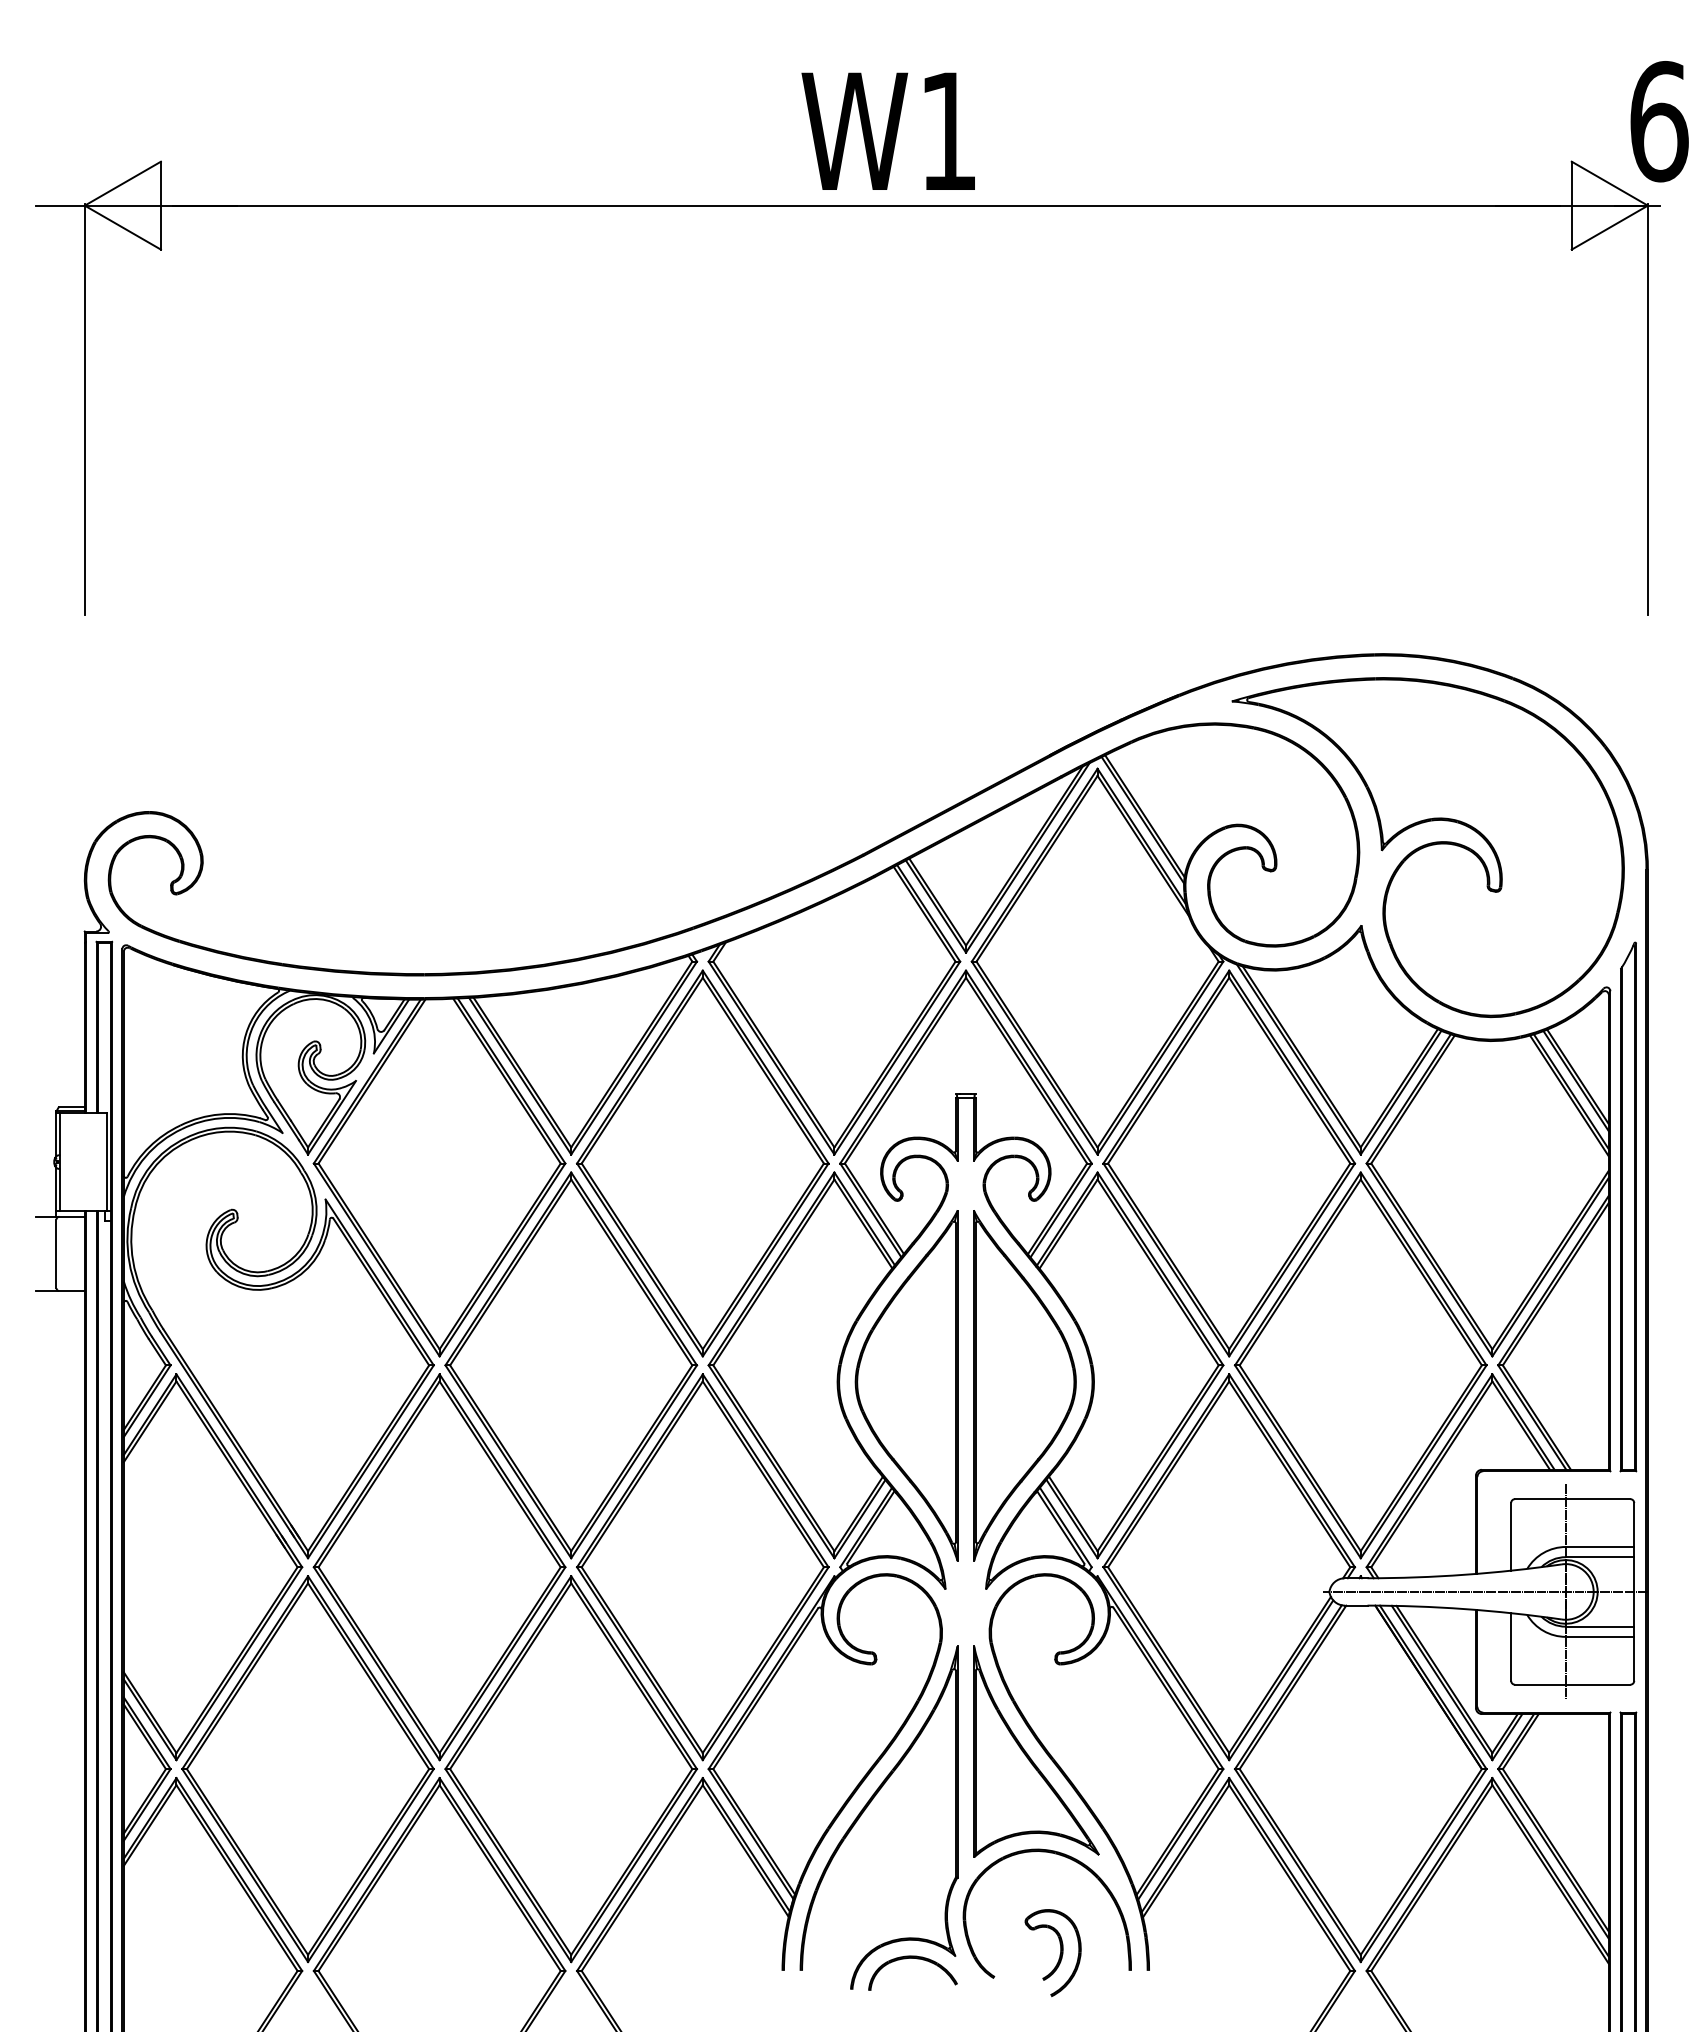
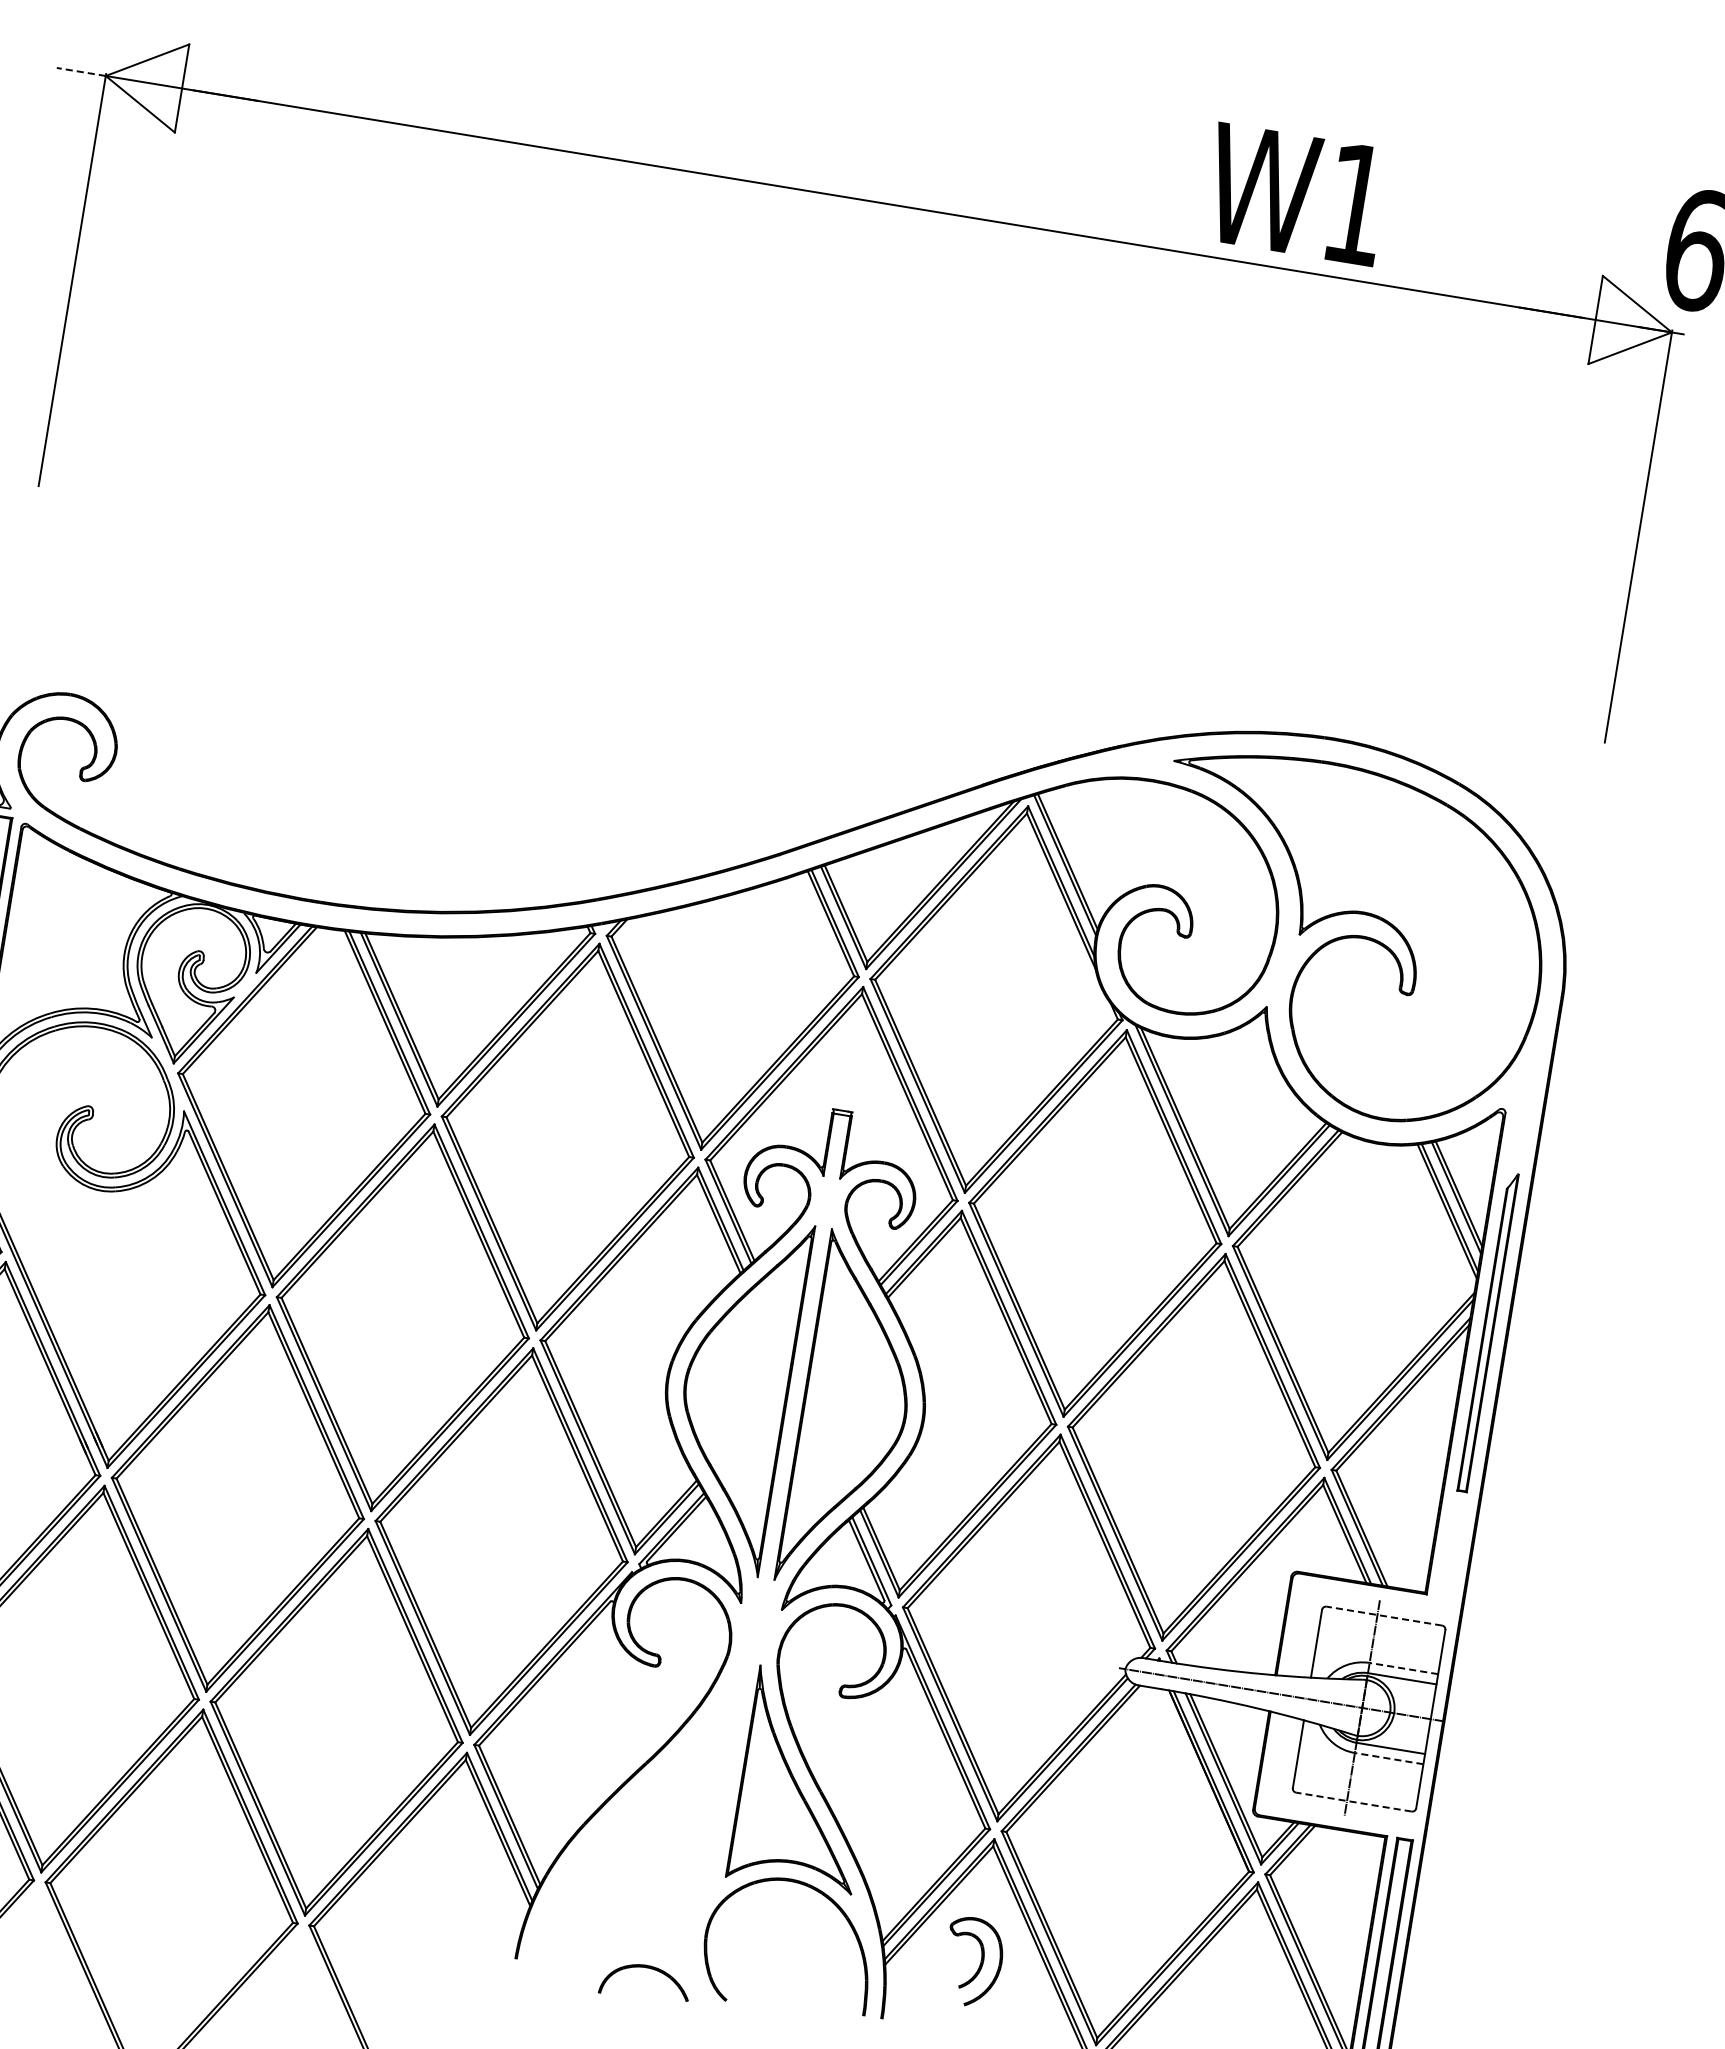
text: (887, 130) -> (1295, 193), moved
line: (59, 205) -> (80, 71), solid -> dashed
part: (1628, 1206) -> (1488, 1332), size x0.6
line: (1572, 1499) -> (1384, 1616), solid -> dashed
line: (1599, 1547) -> (1403, 1668), solid -> dashed
line: (1599, 1636) -> (1388, 1758), solid -> dashed
line: (1572, 1684) -> (1353, 1801), solid -> dashed
part: (865, 1810) -> (624, 1812), removed
part: (1059, 1954) -> (979, 1964), moved

